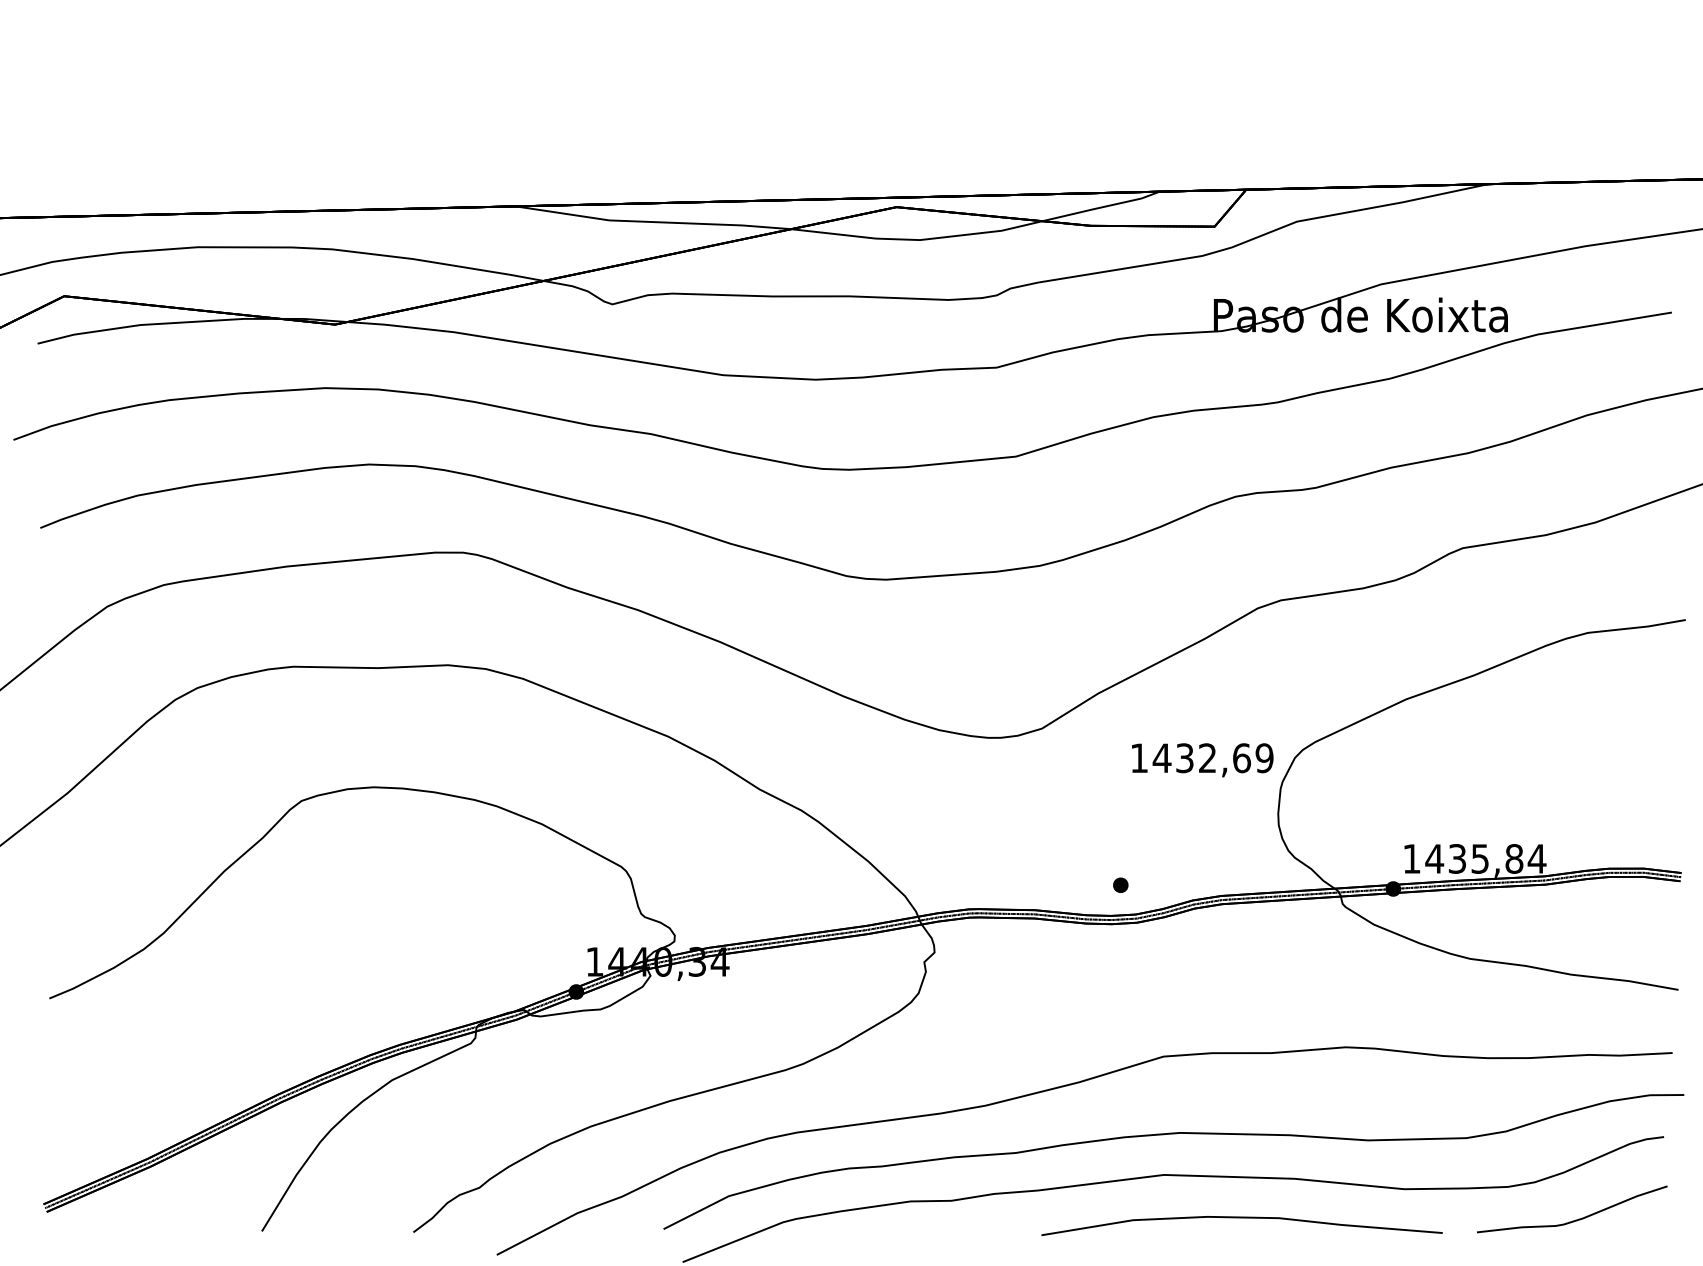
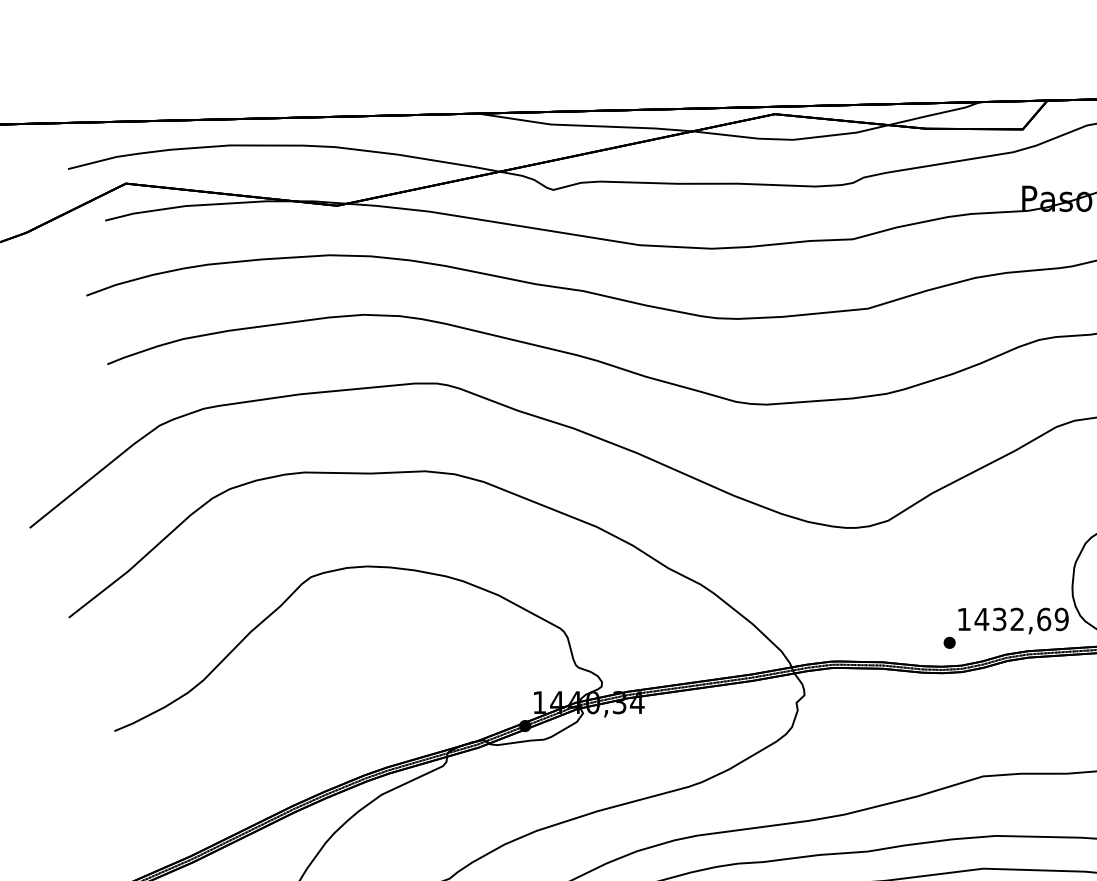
text: (1202, 760) -> (1013, 621), moved

